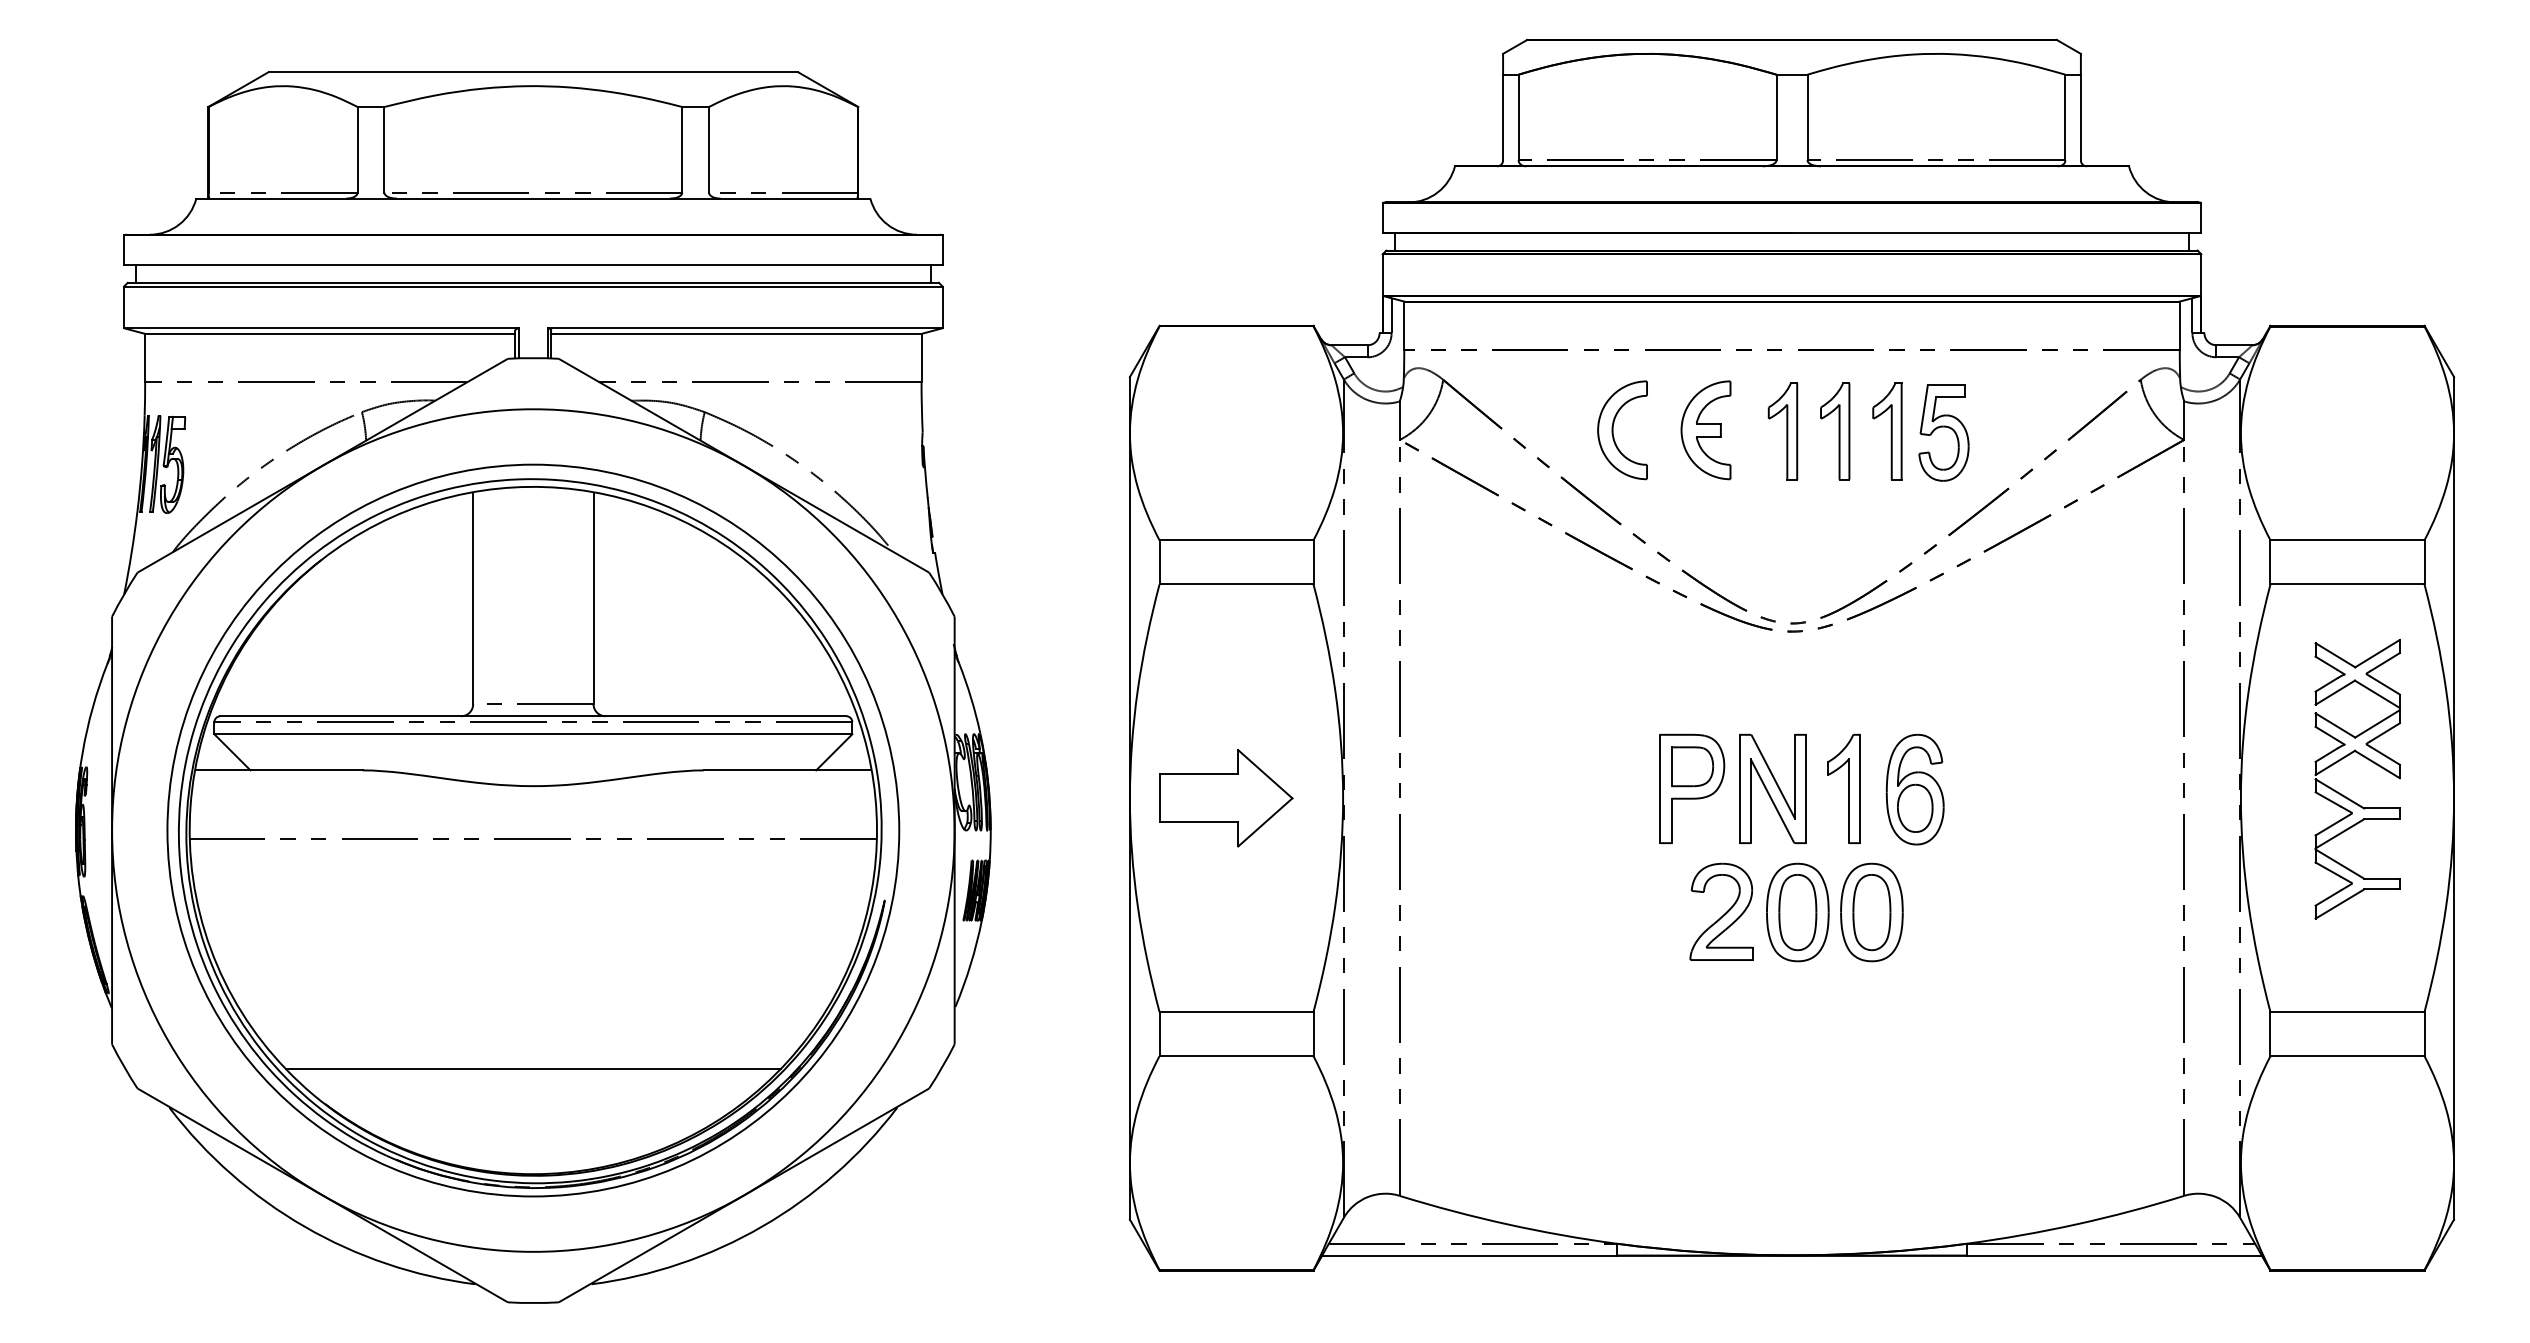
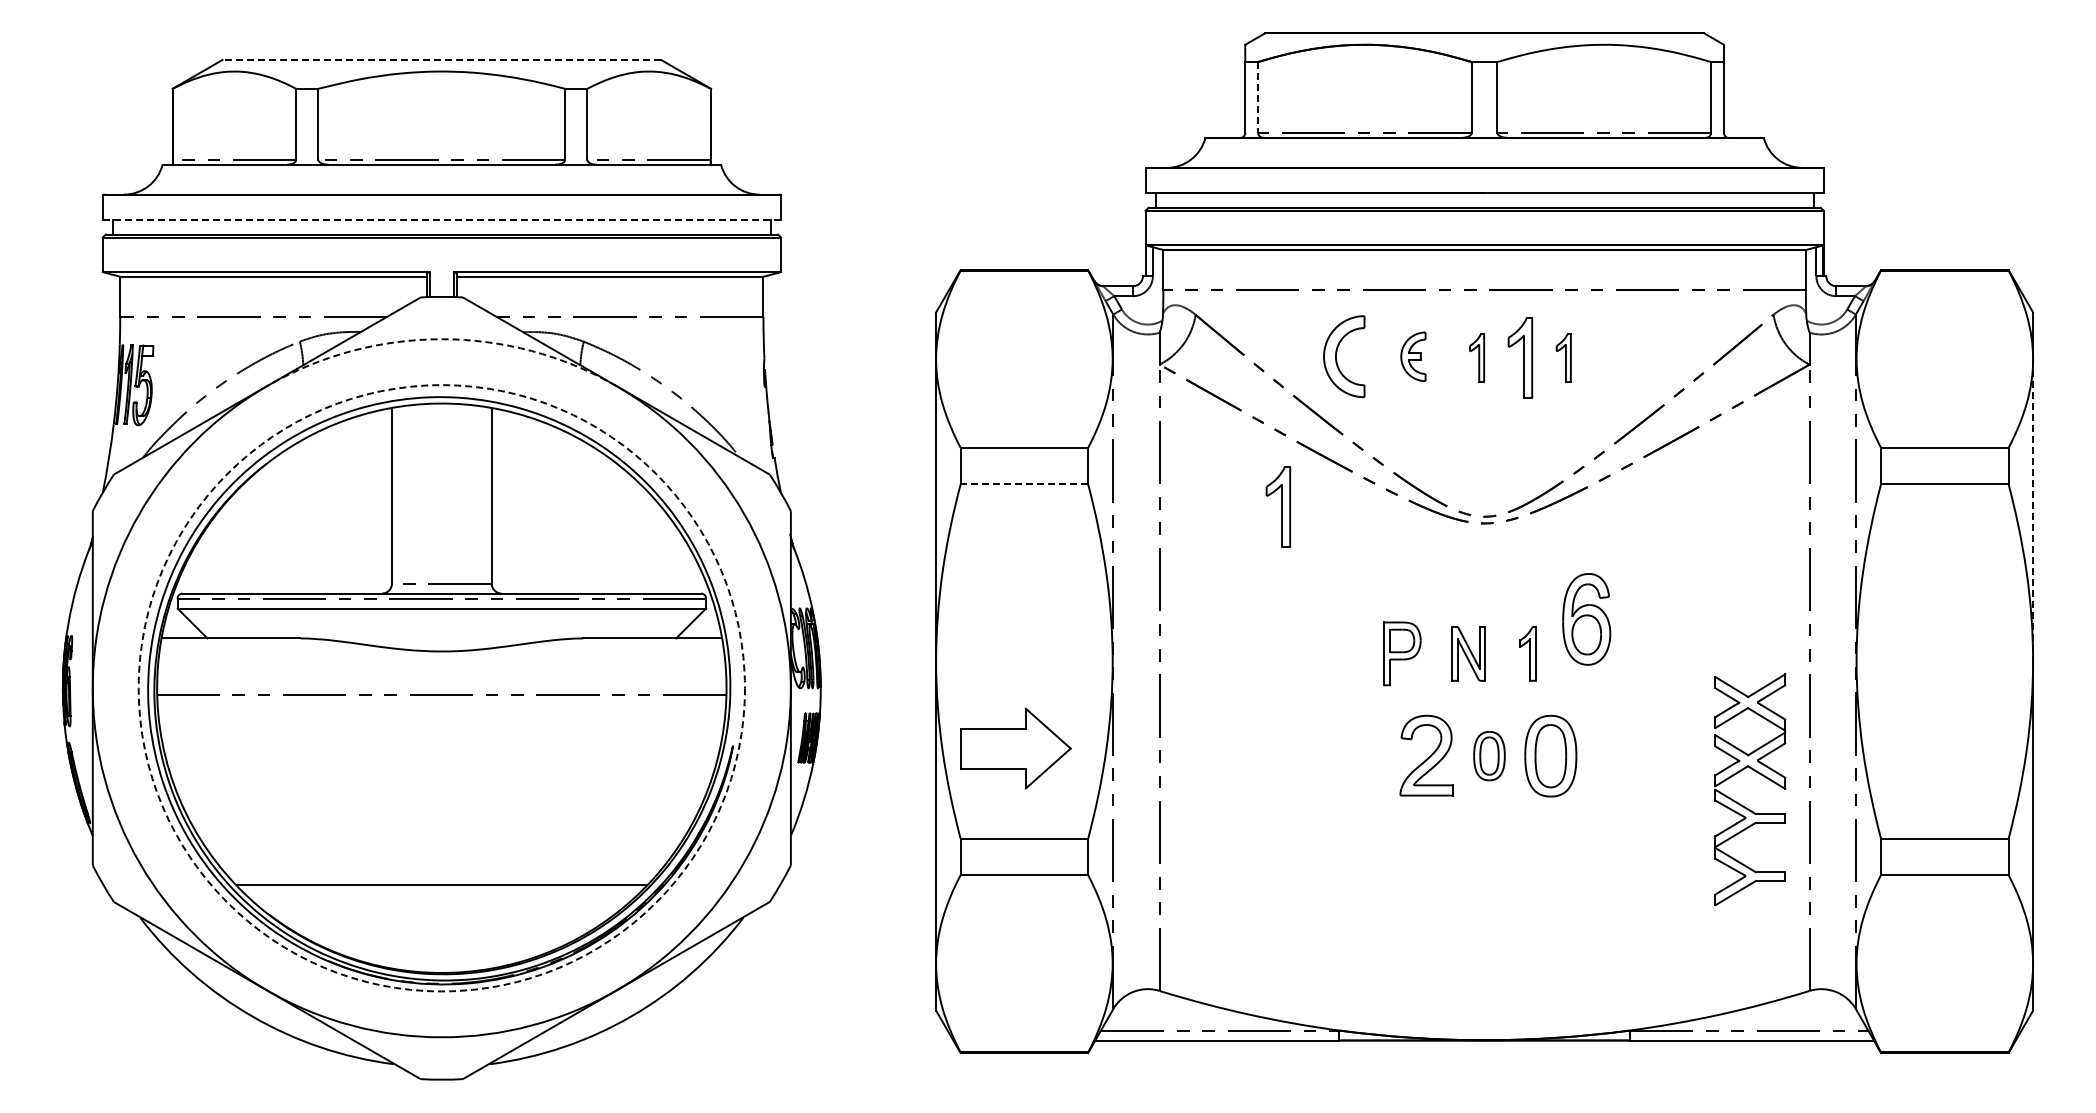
line: (532, 72) -> (441, 60), solid -> dashed
line: (1519, 117) -> (1258, 97), solid -> dashed
line: (534, 264) -> (442, 219), solid -> dashed
arc: (532, 409) -> (441, 339), solid -> dashed
part: (1706, 430) -> (1413, 356), size x0.6
part: (1782, 431) -> (1476, 357), size x0.6
part: (1887, 431) -> (1563, 357), size x0.6
part: (1943, 432) -> (1610, 358), removed
line: (1236, 584) -> (1024, 484), solid -> dashed
part: (1543, 611) -> (1278, 506), added
line: (2454, 615) -> (2033, 510), solid -> dashed
part: (1692, 788) -> (1402, 653), size x0.7
part: (1772, 788) -> (1468, 653), size x0.6
part: (1843, 788) -> (1527, 653), size x0.6
part: (1914, 789) -> (1586, 619), moved
part: (2345, 795) -> (1740, 803), moved
part: (1225, 798) -> (1015, 748), moved
circle: (532, 830) -> (441, 688), solid -> dashed
part: (1797, 911) -> (1489, 755), size x0.6

